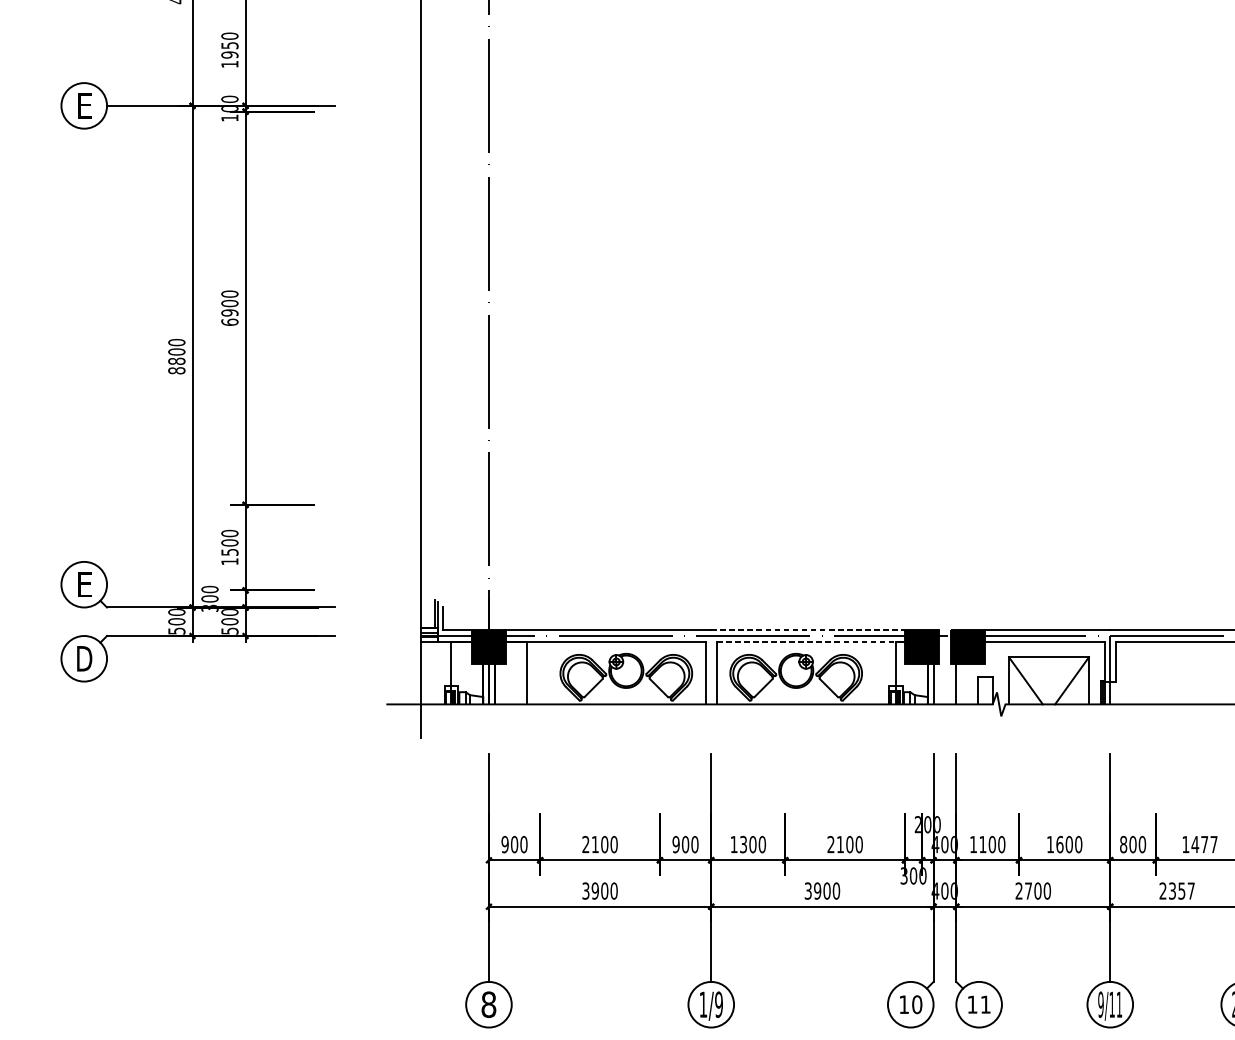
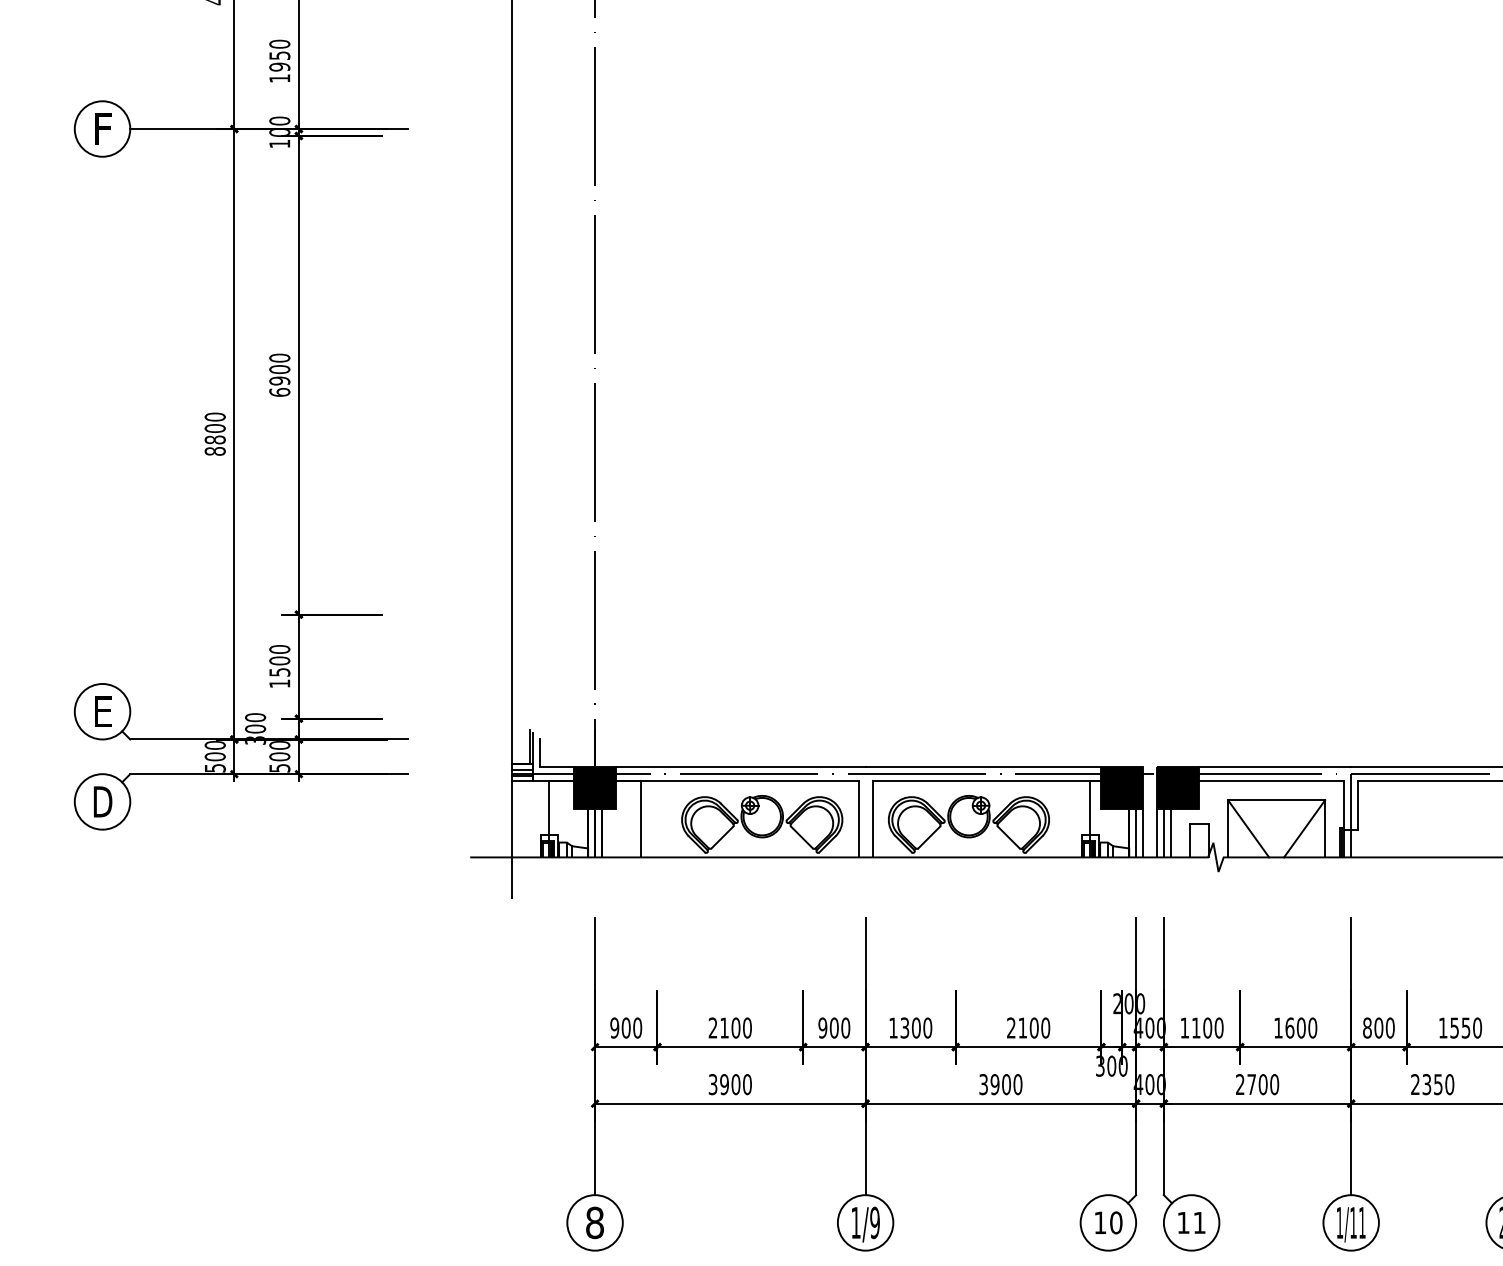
text: (85, 107) -> (104, 130), E -> F
line: (808, 630) -> (983, 767), dashed -> solid
line: (811, 642) -> (987, 781), dashed -> solid
line: (939, 683) -> (1143, 832), added
line: (950, 683) -> (1156, 832), added
line: (961, 683) -> (1170, 832), added
text: (1204, 844) -> (1465, 1027), 1477 -> 1550
text: (1191, 890) -> (1449, 1084), 2357 -> 2350
text: (1100, 1004) -> (1339, 1222), 9/11 -> 1/11

